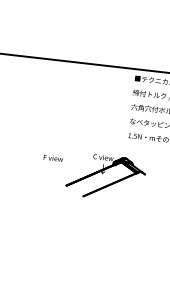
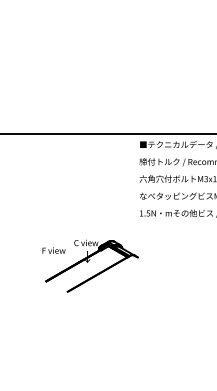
part: (105, 176) -> (91, 265), moved

